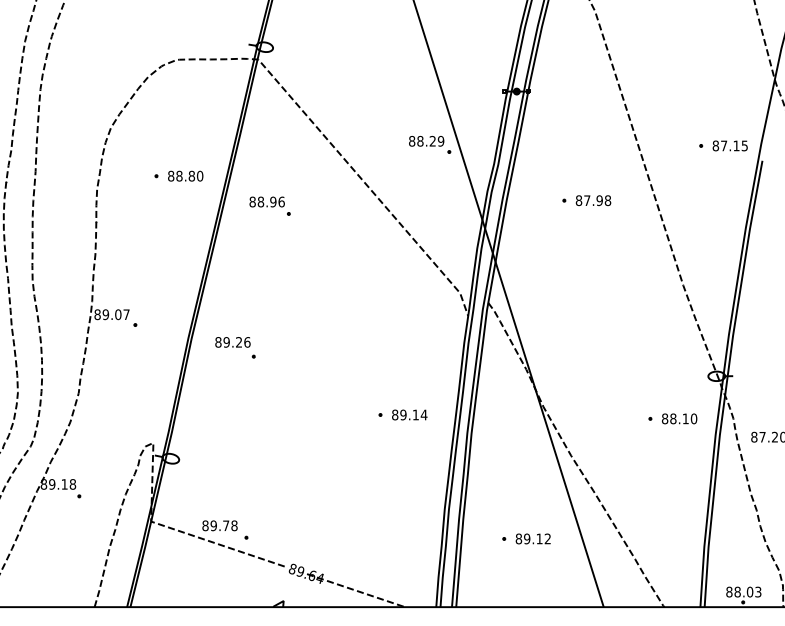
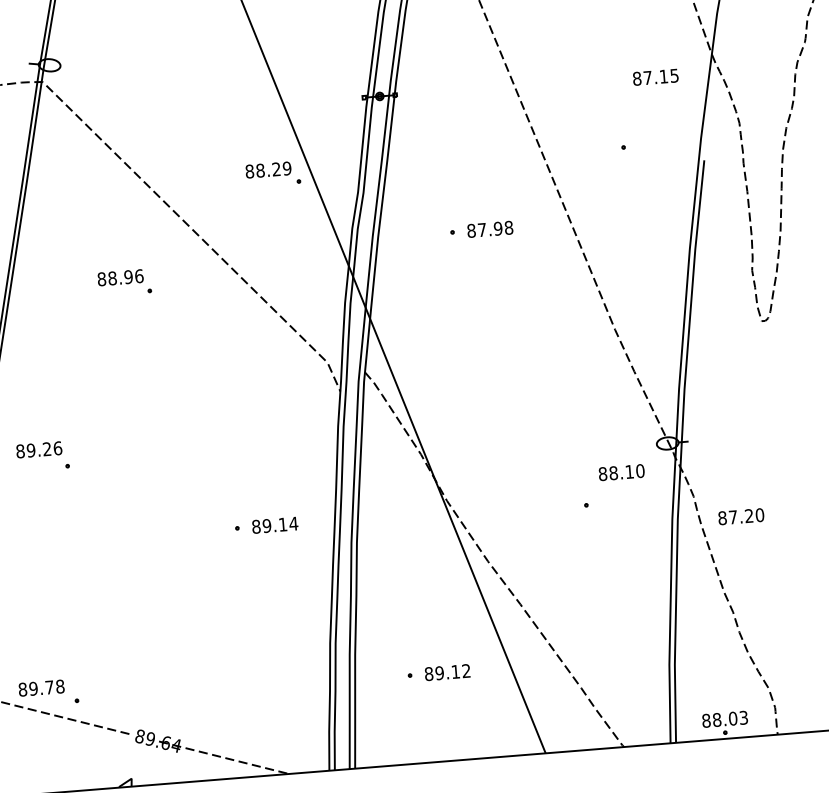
text: (729, 145) -> (654, 76), moved
part: (269, 205) -> (123, 282), moved
text: (679, 418) -> (621, 472), moved

